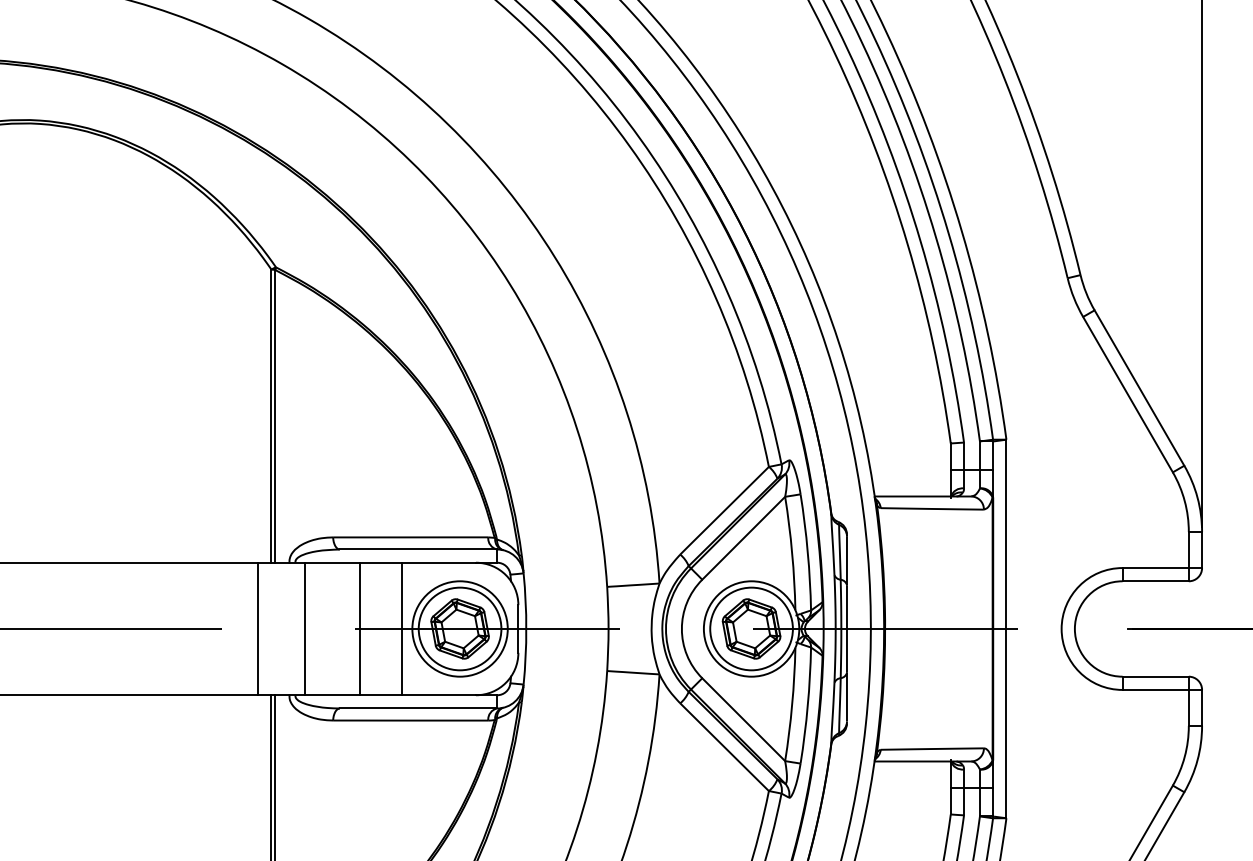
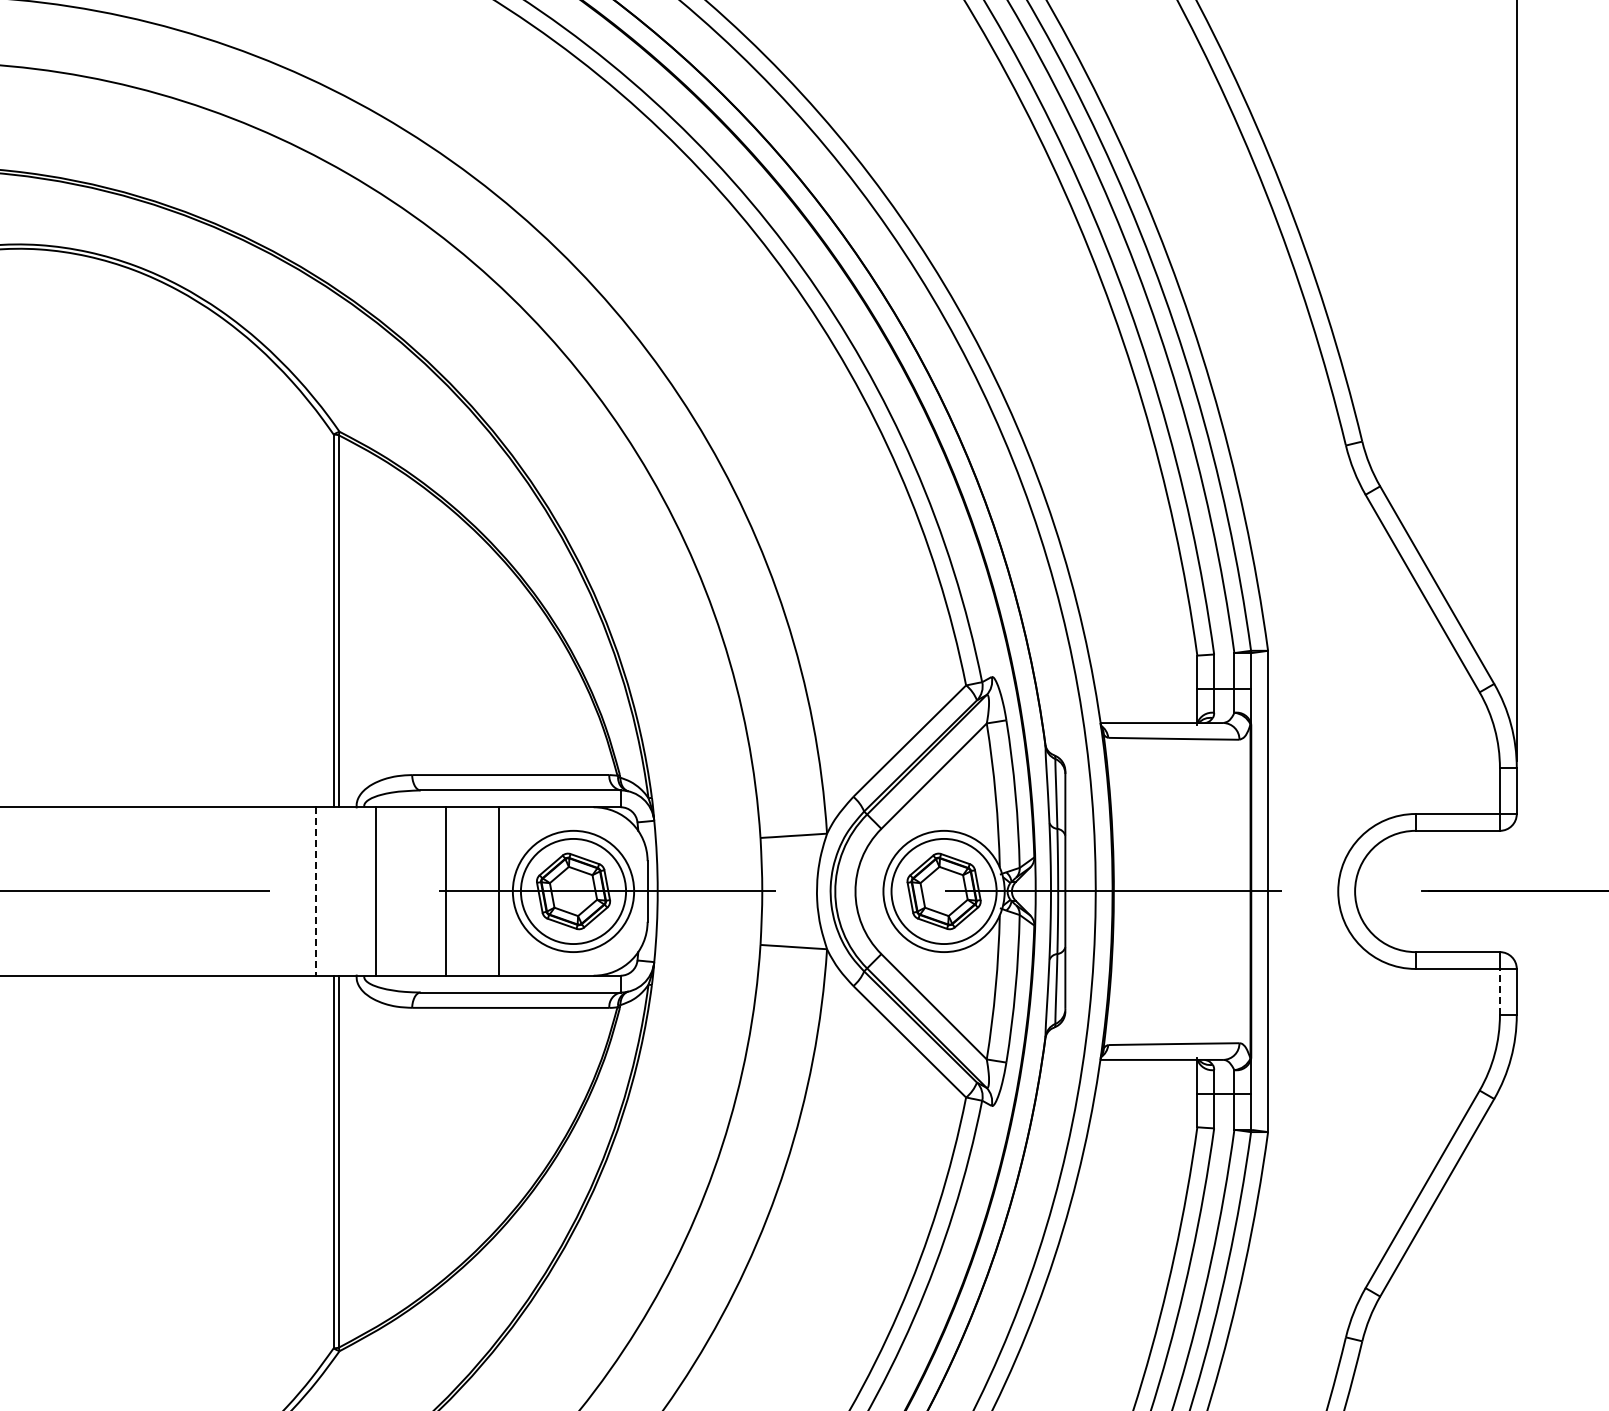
line: (257, 629) -> (316, 891), solid -> dashed
line: (1188, 707) -> (1499, 991), solid -> dashed

